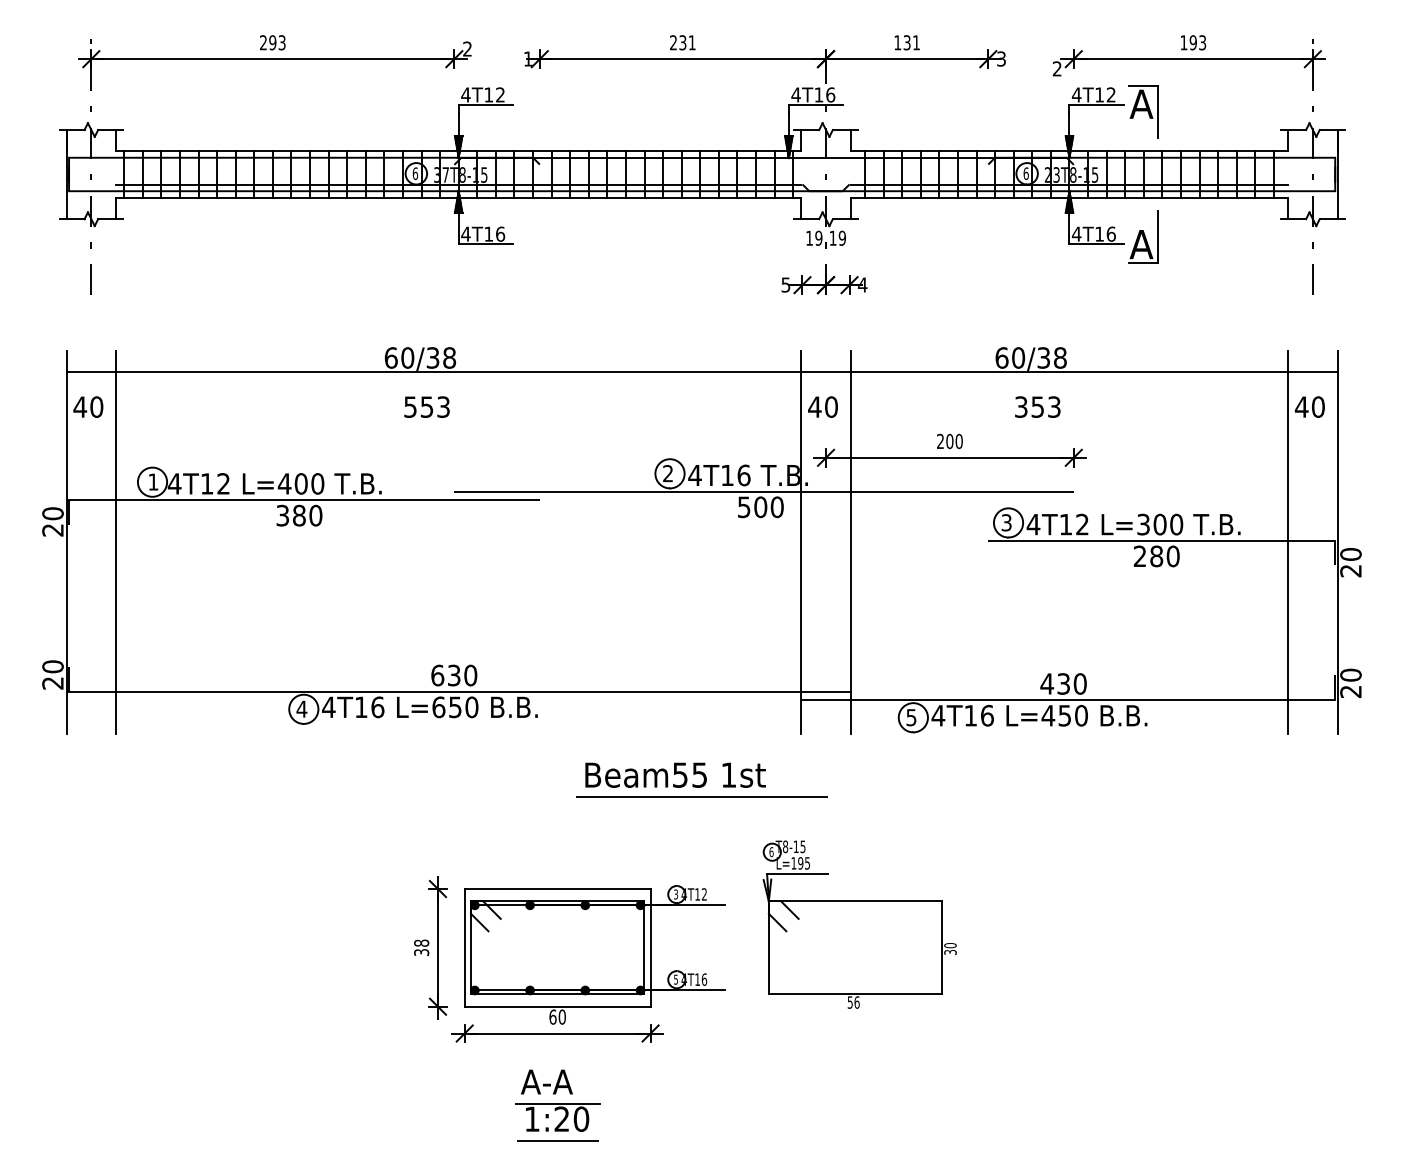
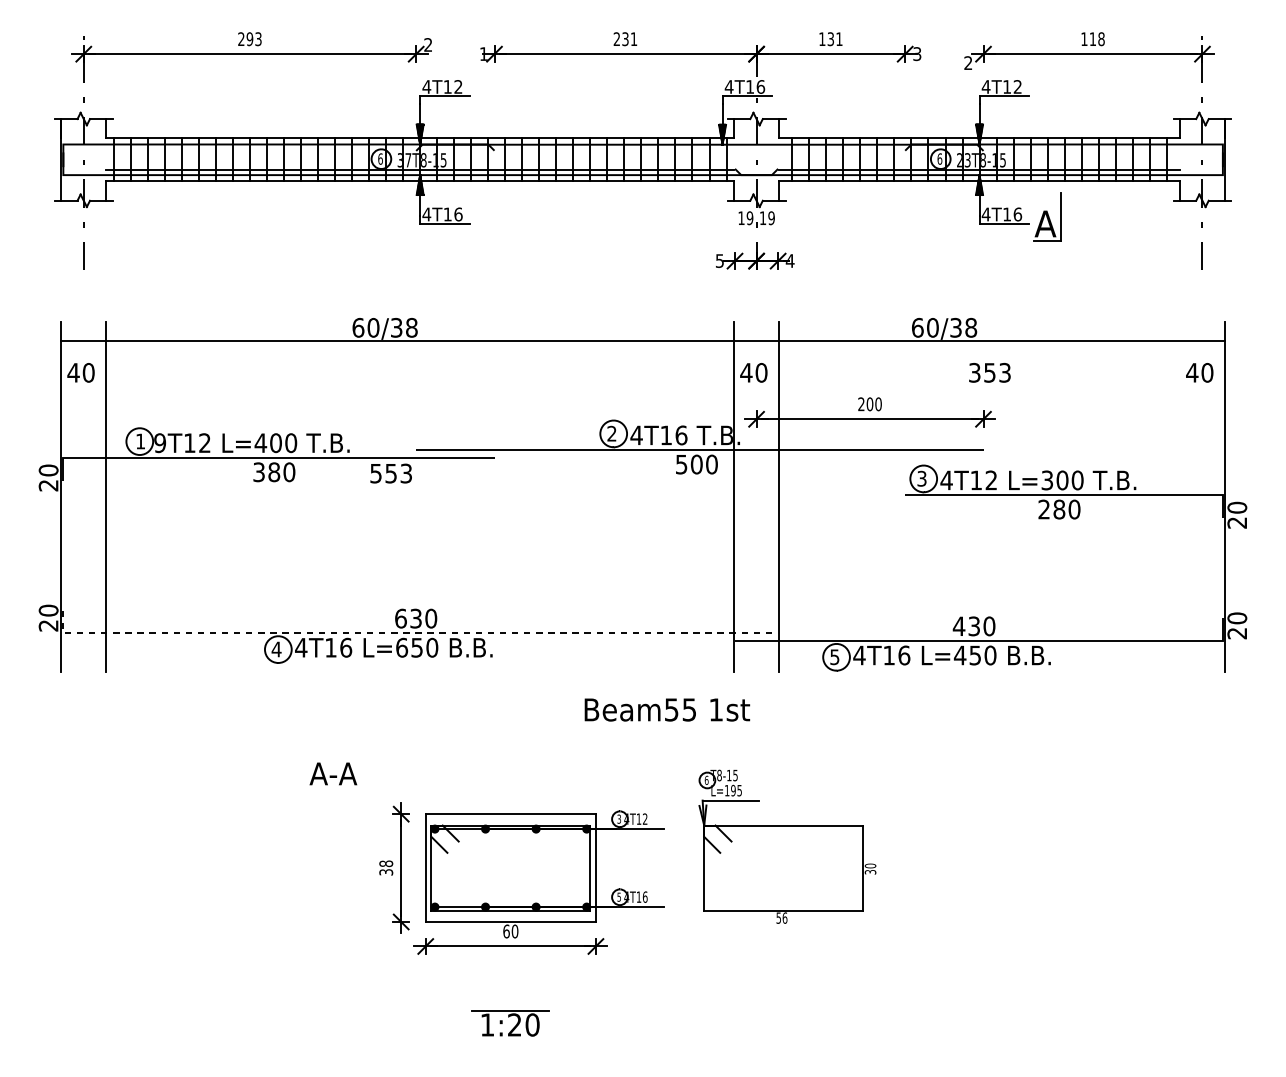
text: (1197, 42) -> (1096, 38), 193 -> 118
part: (1143, 111) -> (1047, 102), removed
text: (426, 406) -> (390, 473), moved
text: (1037, 406) -> (989, 372), moved
text: (174, 483) -> (159, 442), 4T12 -> 9T12
line: (1288, 542) -> (1180, 496), removed
line: (446, 691) -> (409, 633), solid -> dashed
text: (675, 774) -> (667, 709), moved
line: (701, 796) -> (642, 729), removed
text: (546, 1081) -> (333, 773), moved
line: (557, 1140) -> (510, 1044), removed

